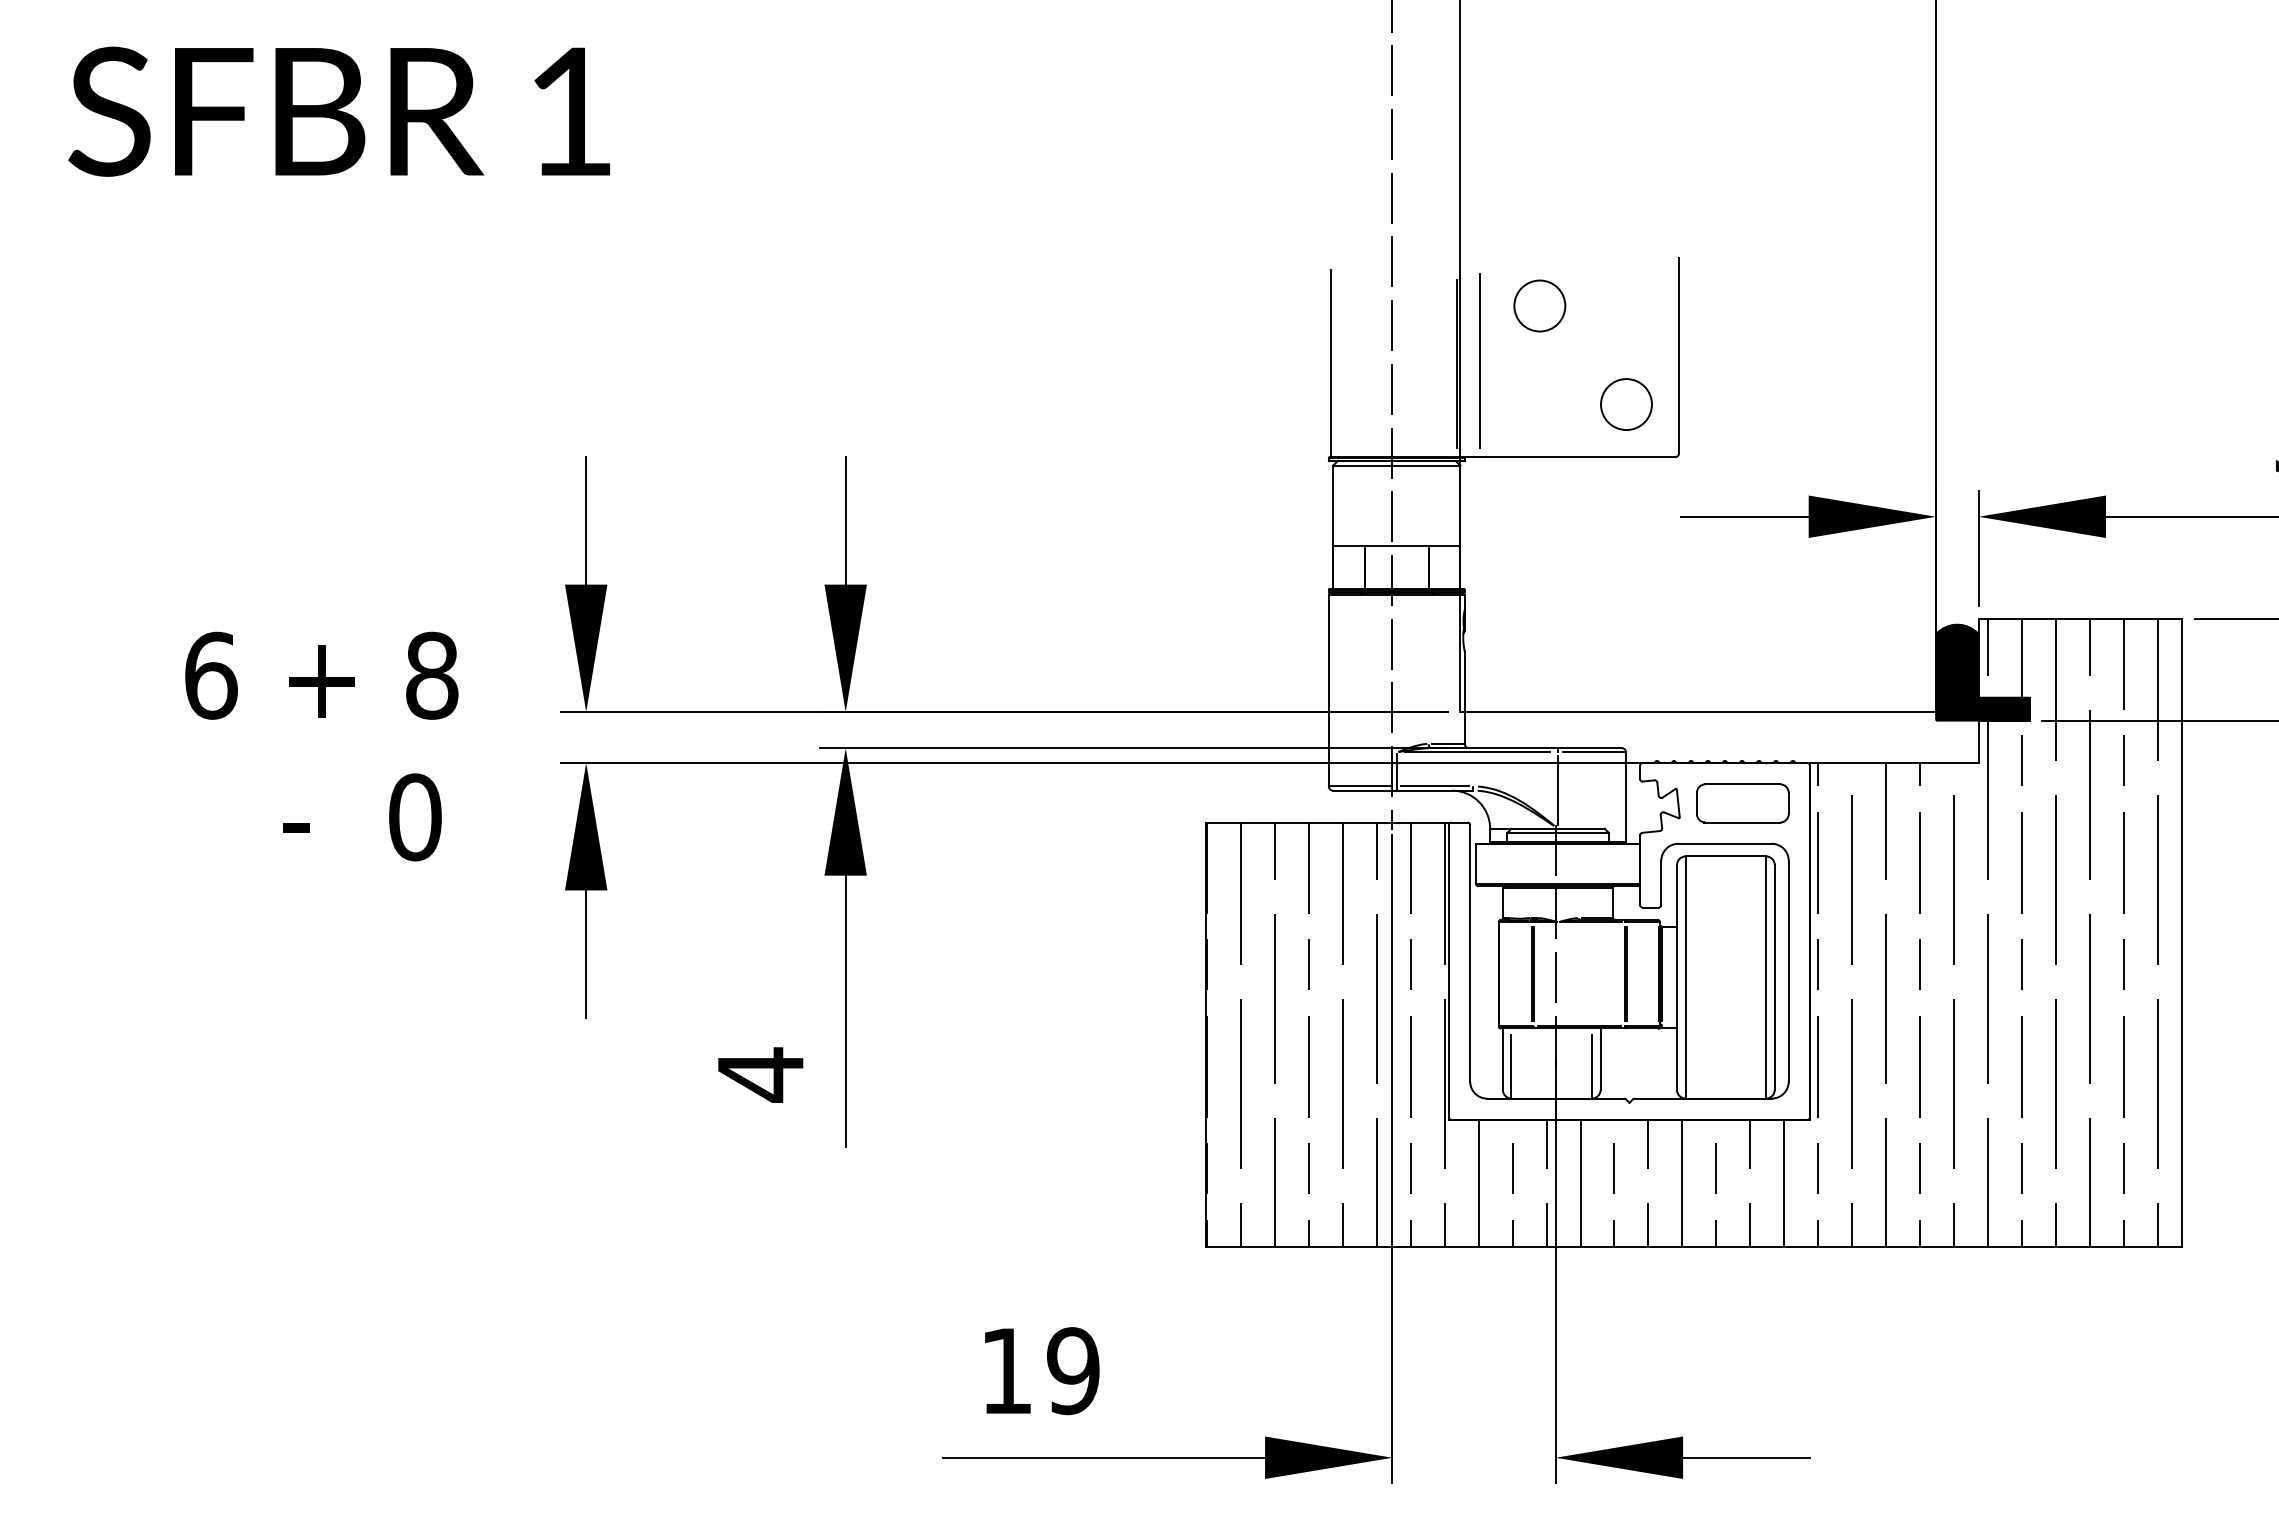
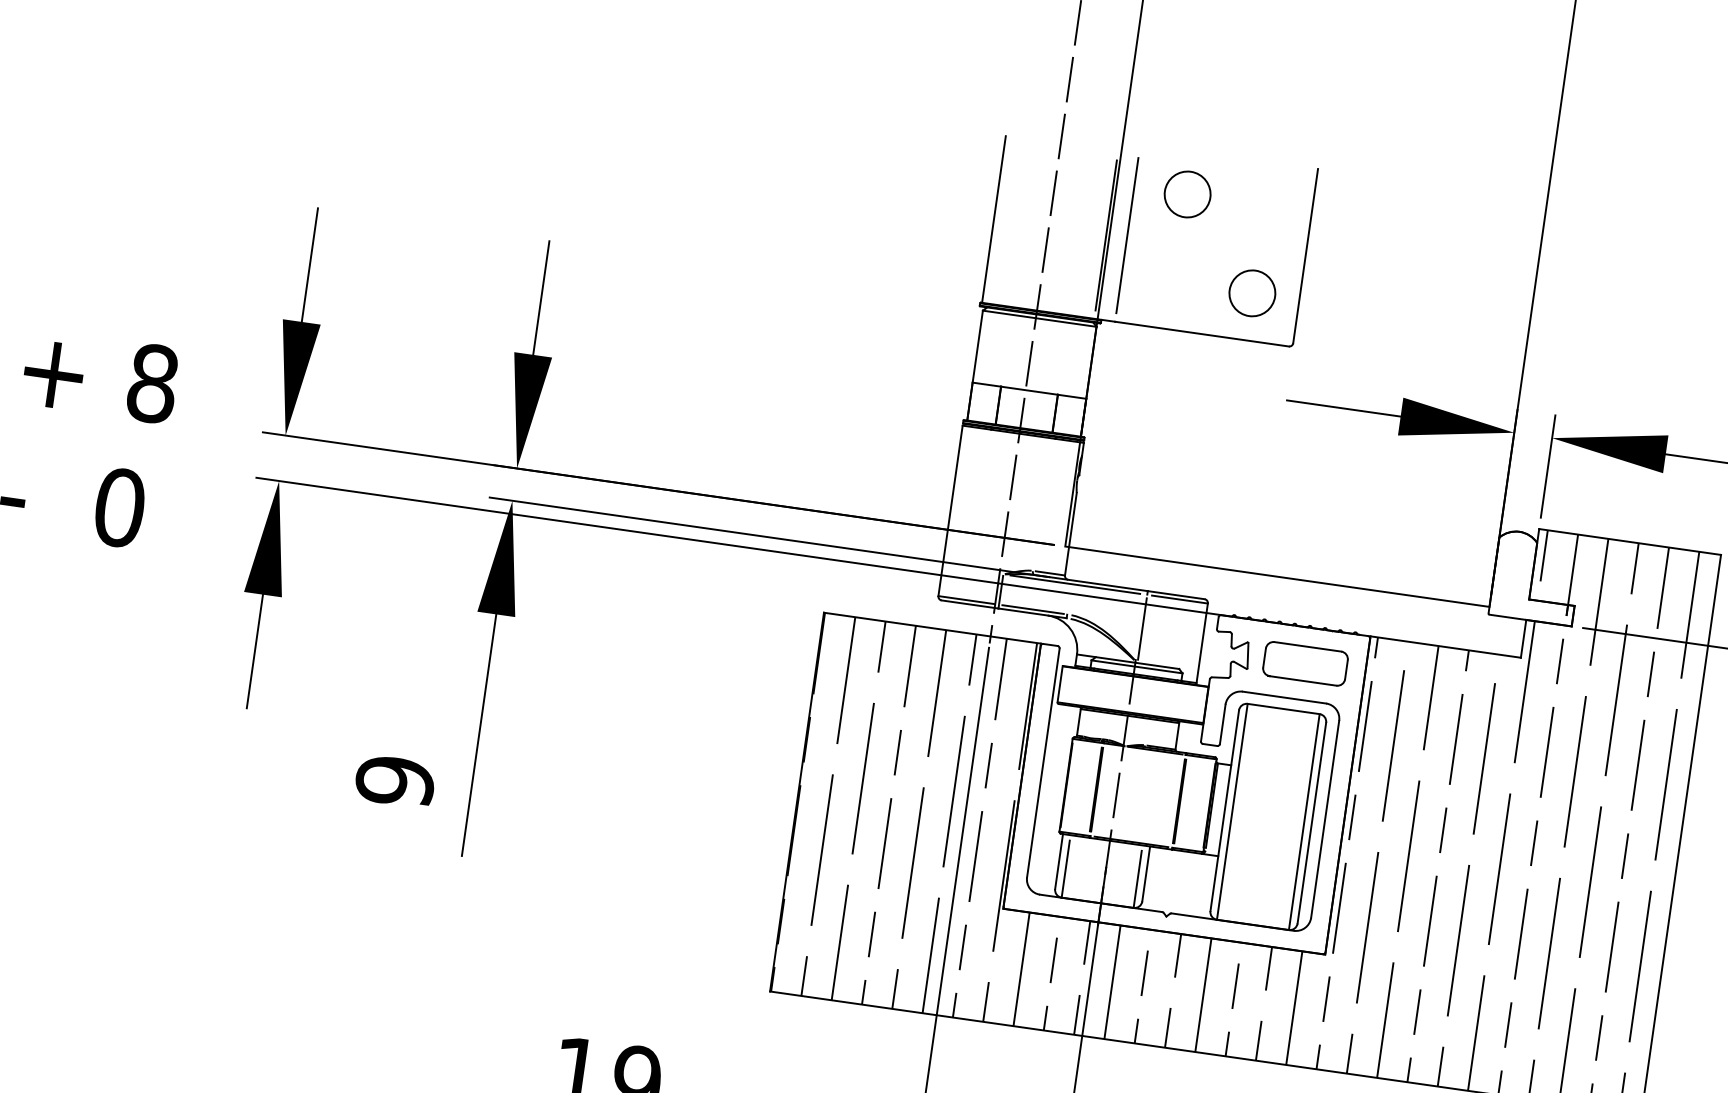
fill: (1982, 672) -> (1535, 577), removed
text: (760, 1074) -> (395, 780), 4 -> 9

